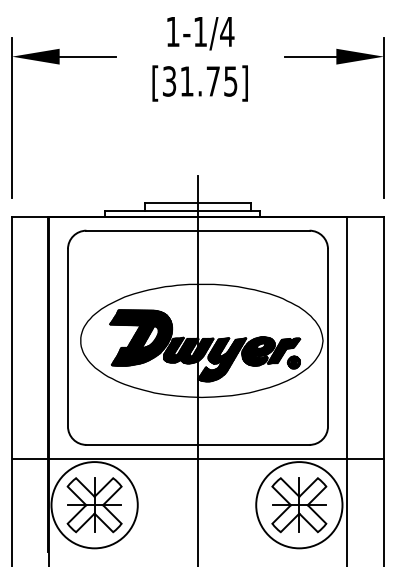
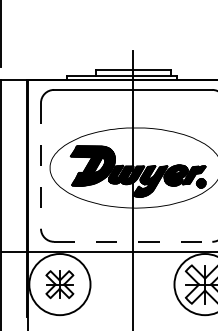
line: (67, 337) -> (40, 165), solid -> dashed
line: (197, 444) -> (132, 241), solid -> dashed
part: (94, 505) -> (59, 284), size x0.7

